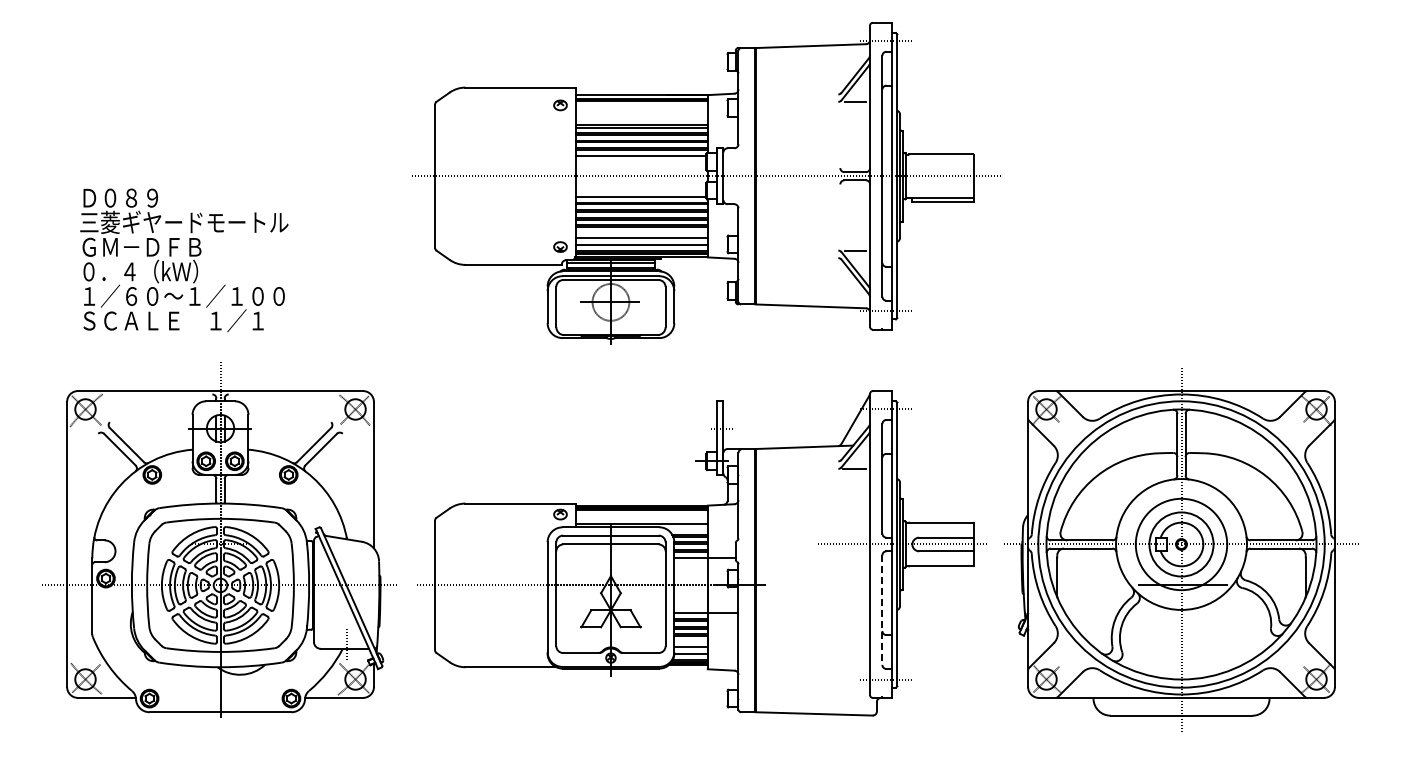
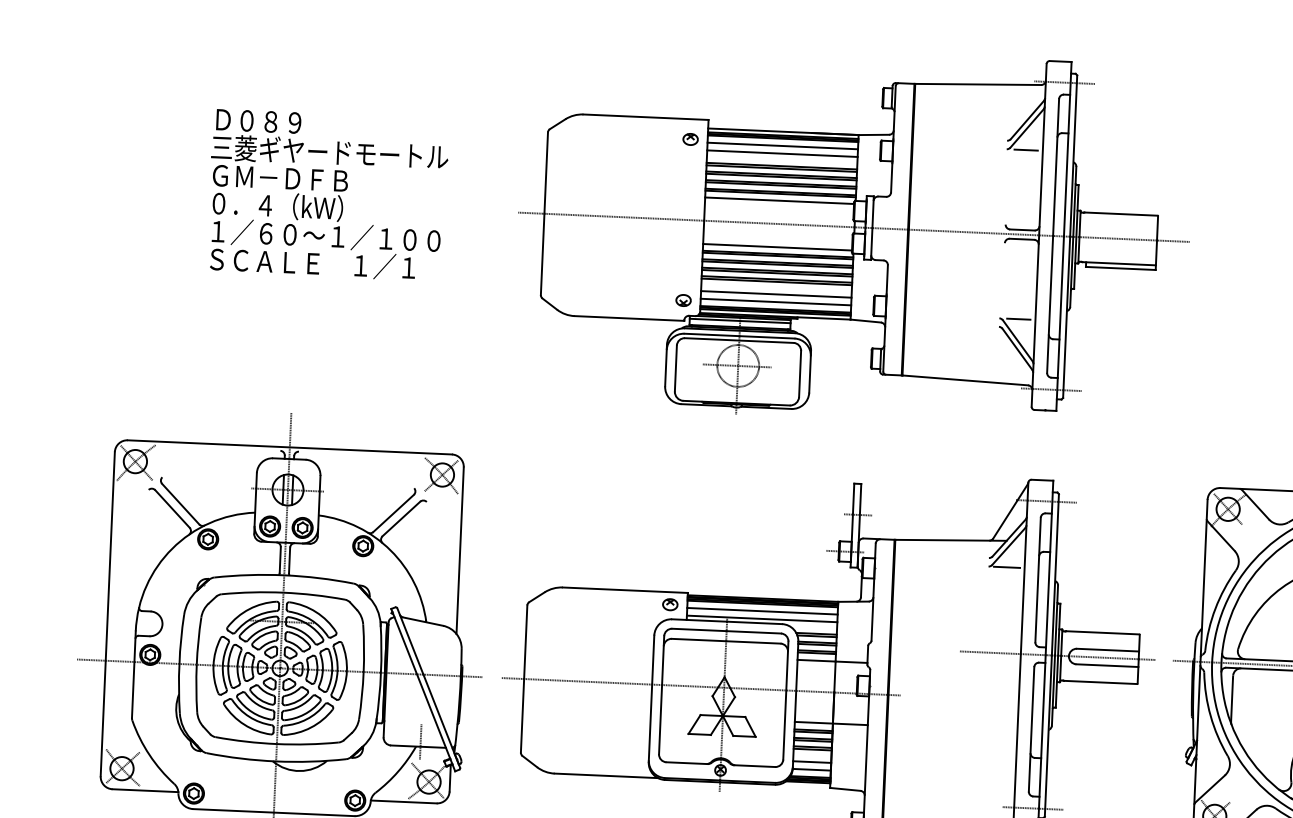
line: (641, 107) -> (782, 145), added
line: (641, 114) -> (782, 153), added
text: (184, 260) -> (328, 195), moved
line: (641, 516) -> (762, 610), added
line: (882, 610) -> (1031, 729), dashed -> solid

